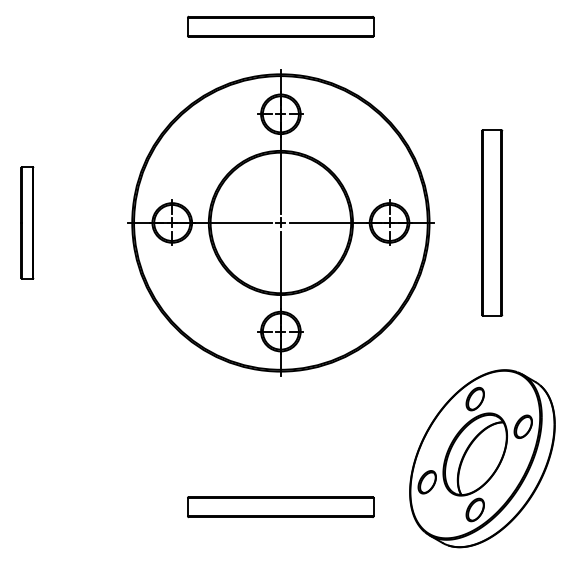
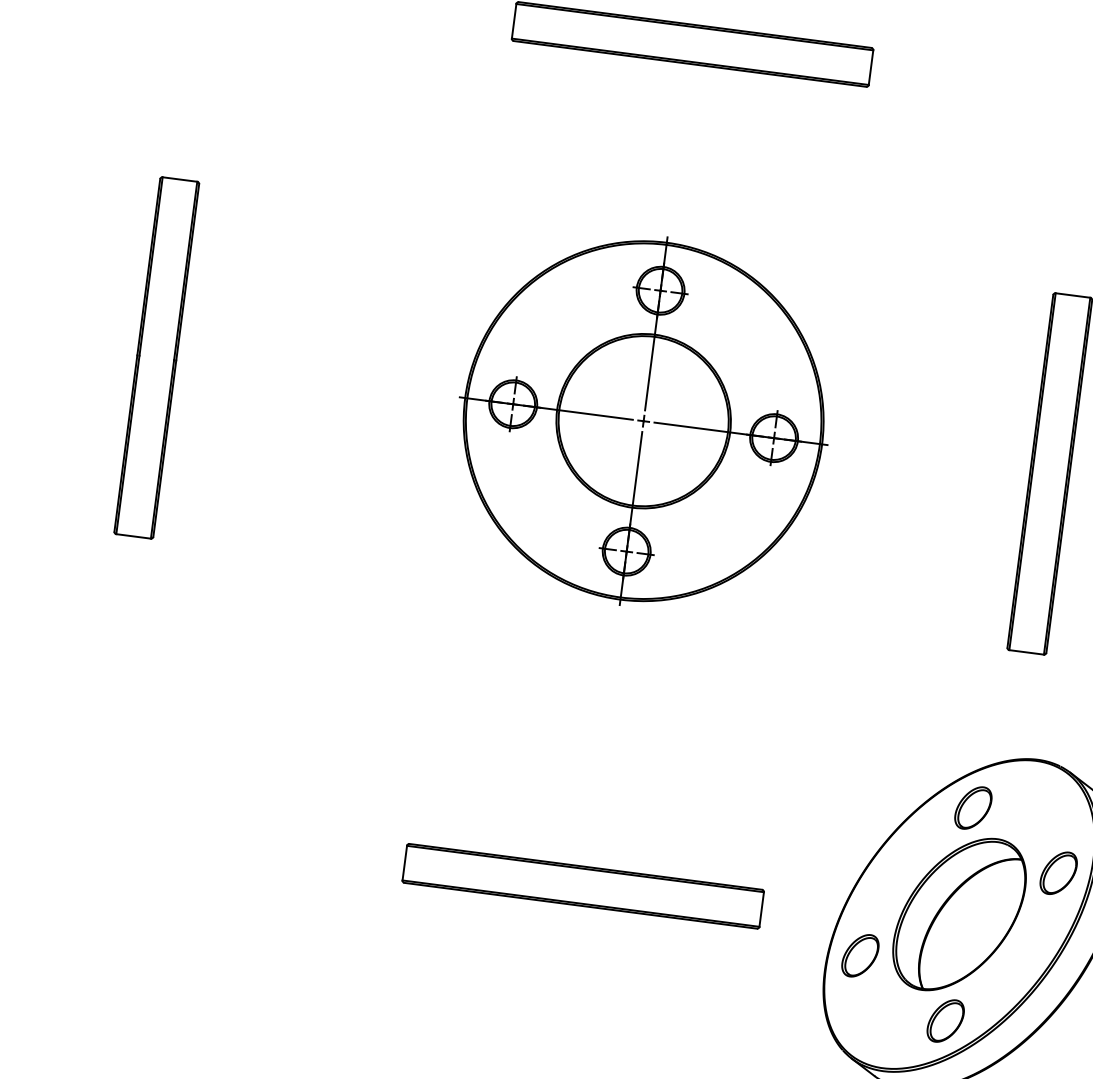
part: (27, 222) -> (157, 357), size x1.67
part: (280, 222) -> (643, 420), size x0.62
part: (280, 507) -> (582, 886), moved

